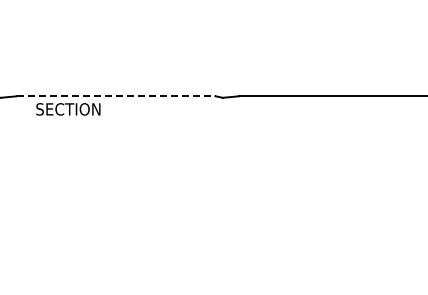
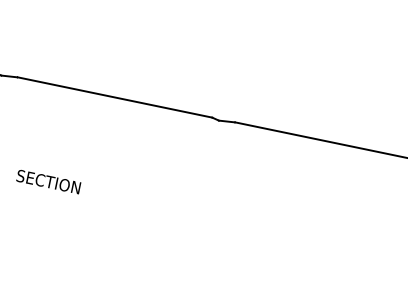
line: (116, 96) -> (115, 97), dashed -> solid
text: (68, 109) -> (48, 182), moved

